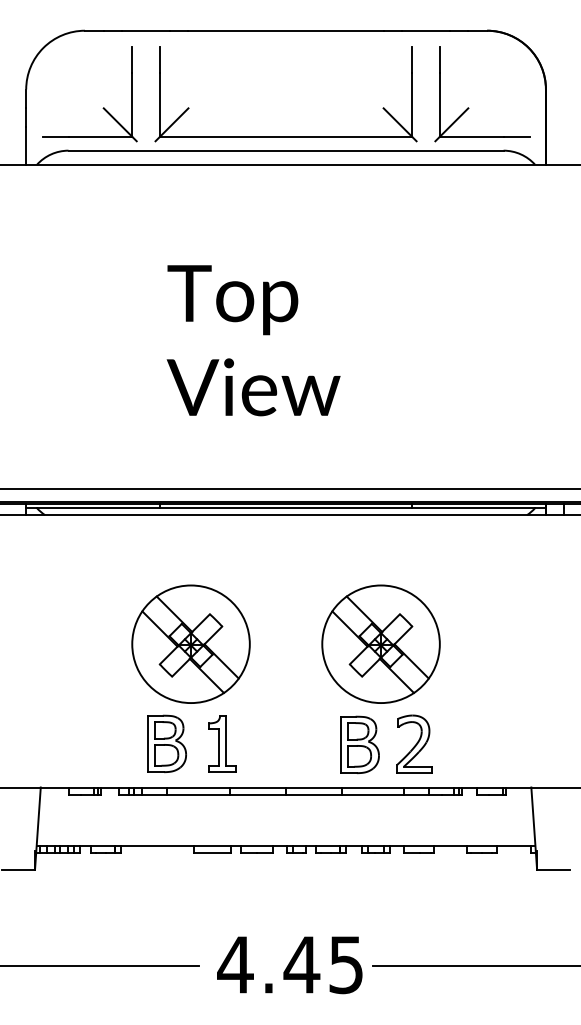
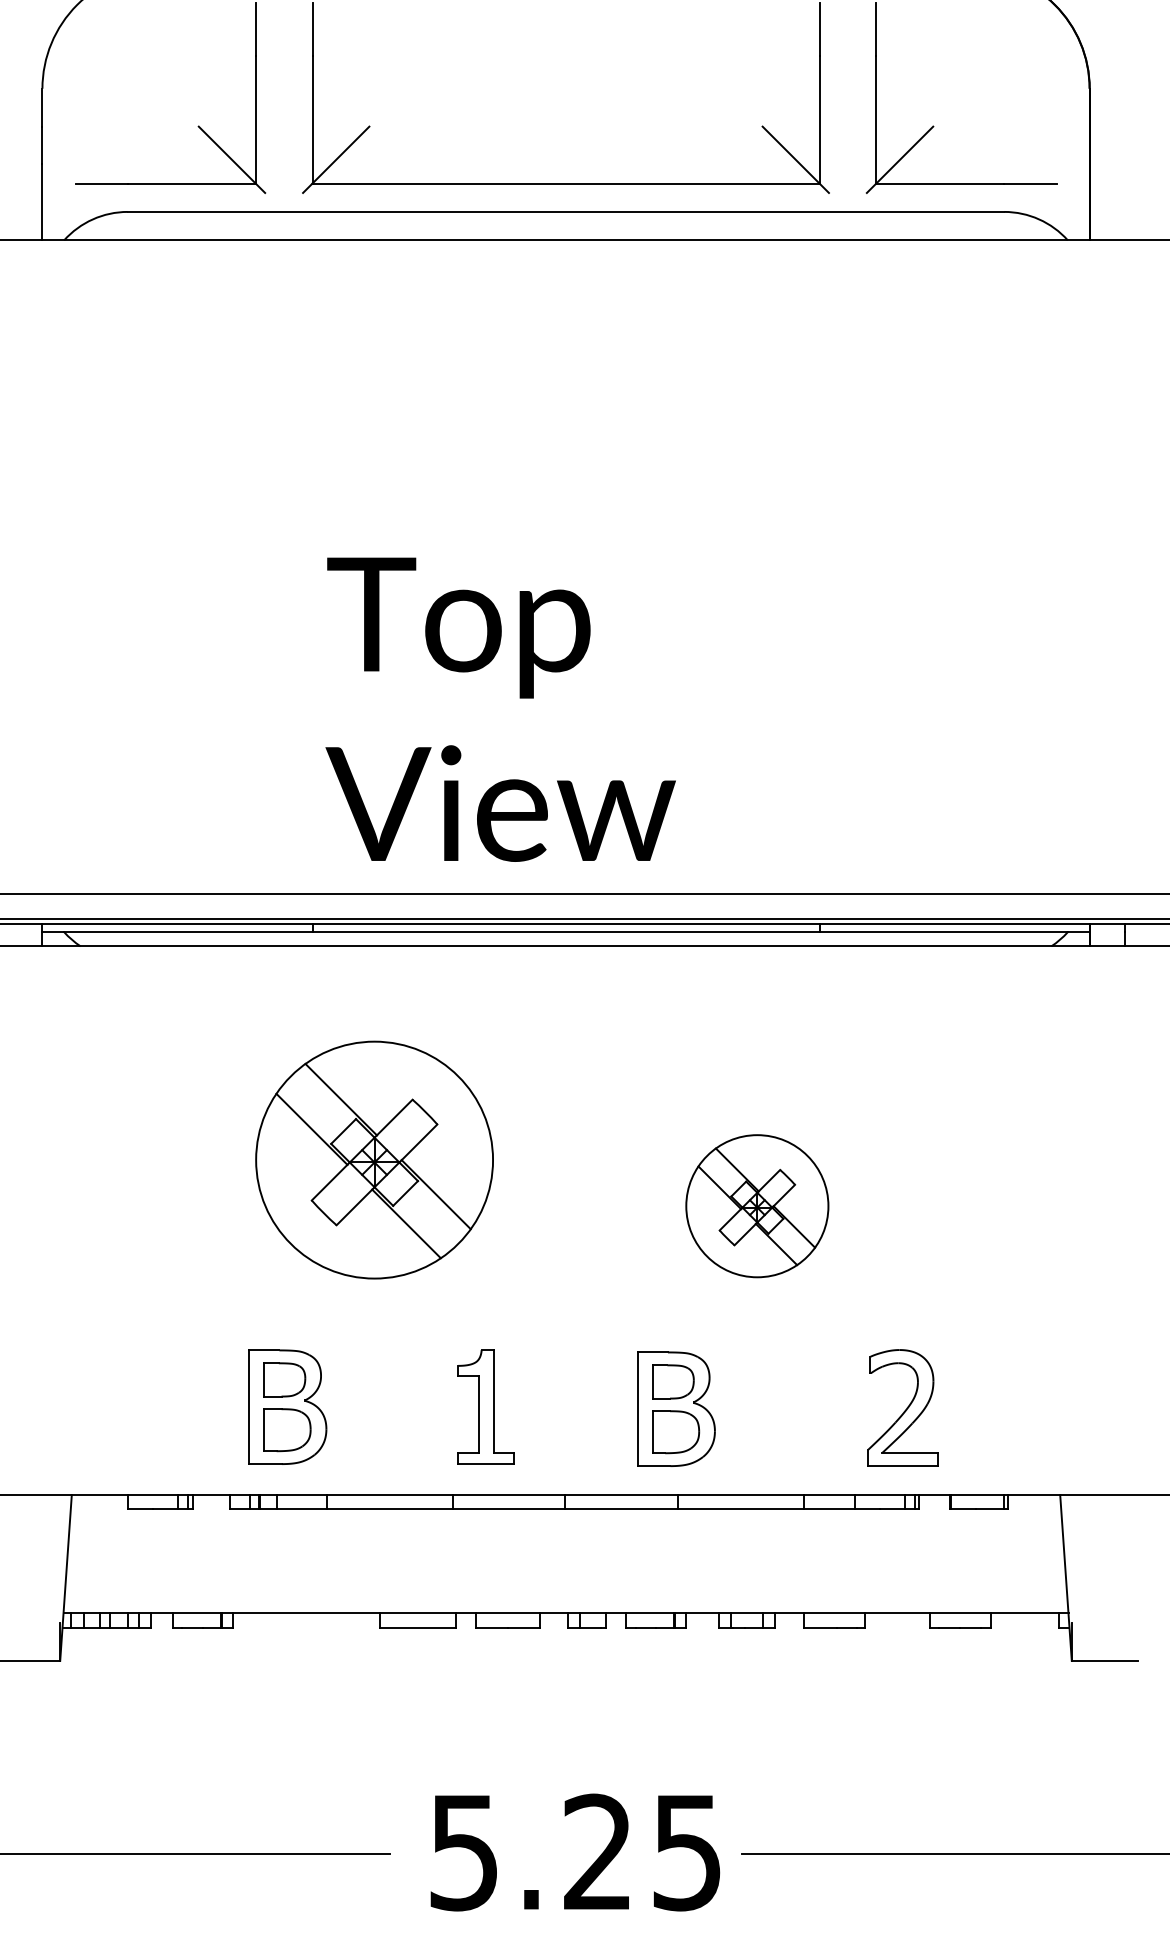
text: (253, 340) -> (500, 709), moved
part: (190, 643) -> (373, 1158), moved
part: (380, 643) -> (756, 1204), size x0.6
part: (166, 743) -> (286, 1406), moved
part: (222, 743) -> (486, 1406), moved
part: (414, 743) -> (903, 1406), moved
part: (359, 744) -> (675, 1408), moved
text: (268, 964) -> (530, 1851), 4.45 -> 5.25

